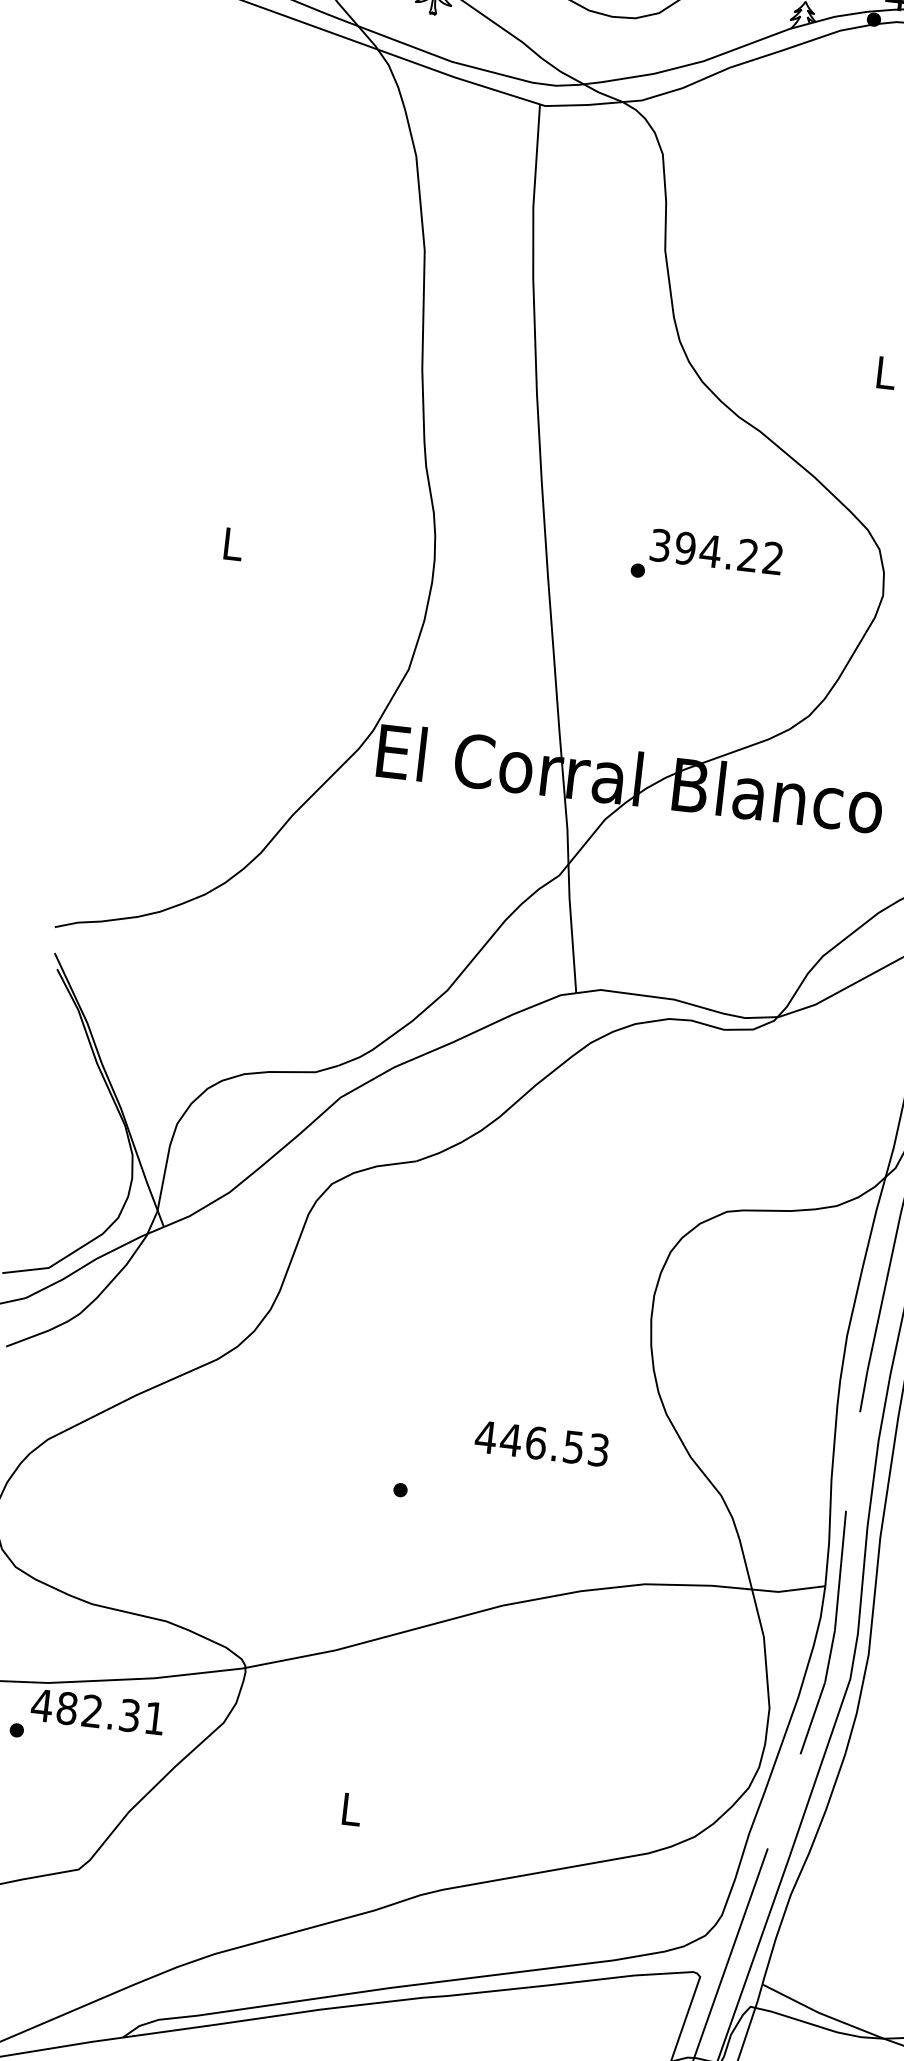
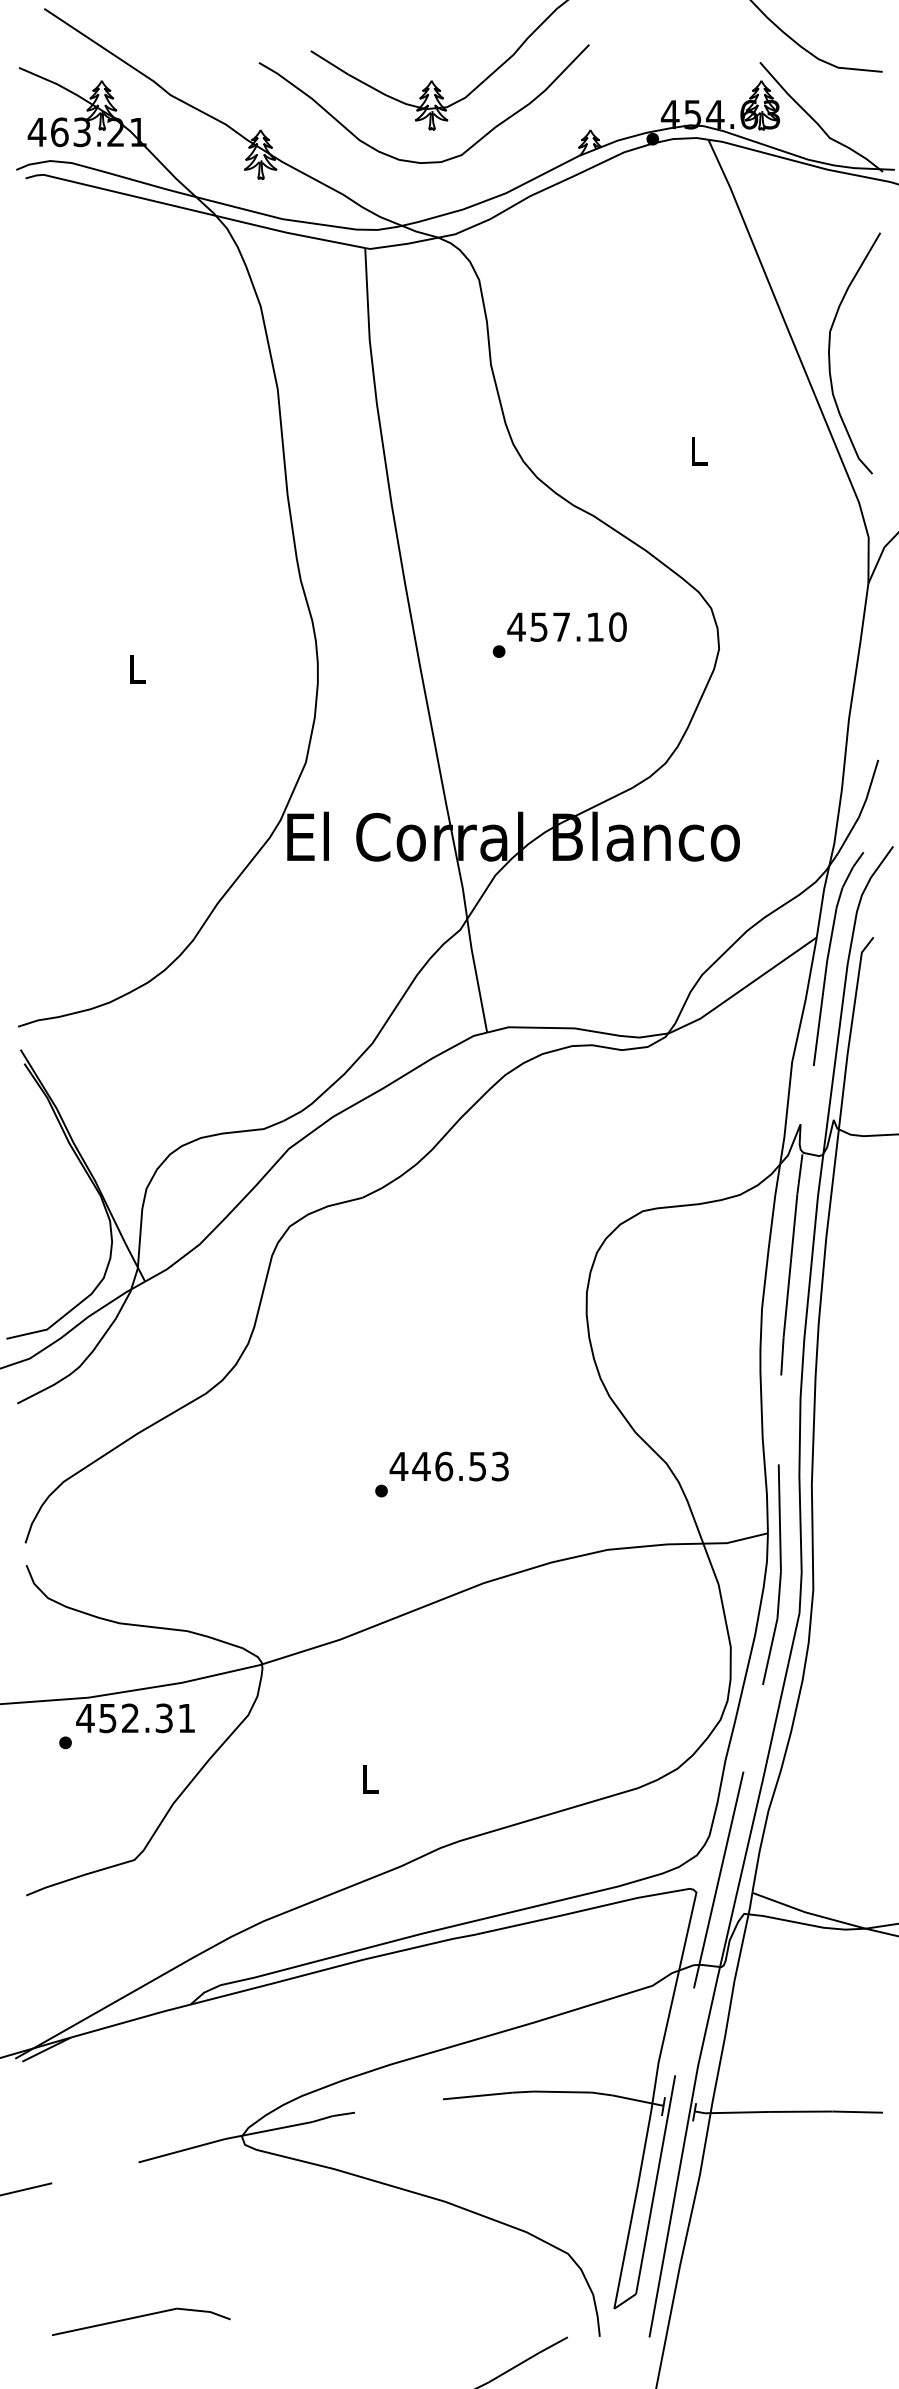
text: (716, 551) -> (566, 626), 394.22 -> 457.10
text: (541, 1443) -> (448, 1466), moved
text: (66, 1708) -> (107, 1718), 482.31 -> 452.31

